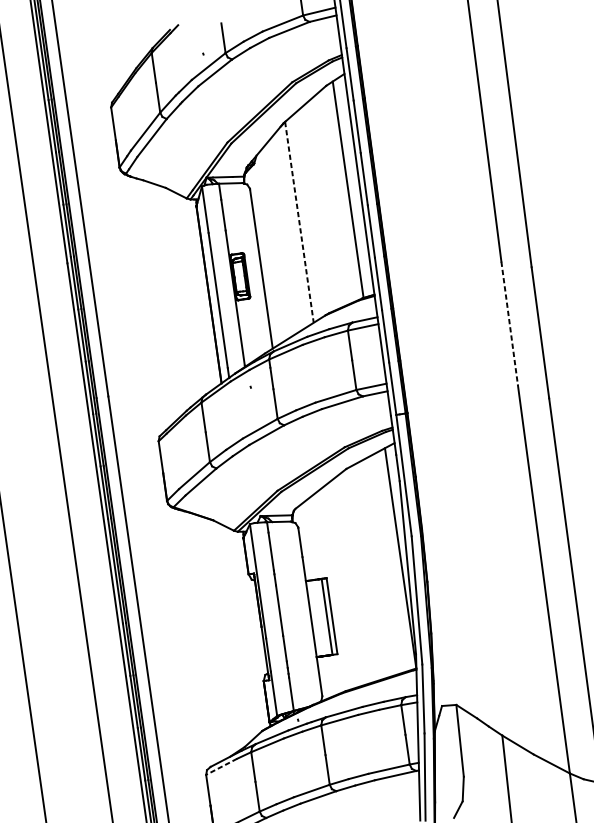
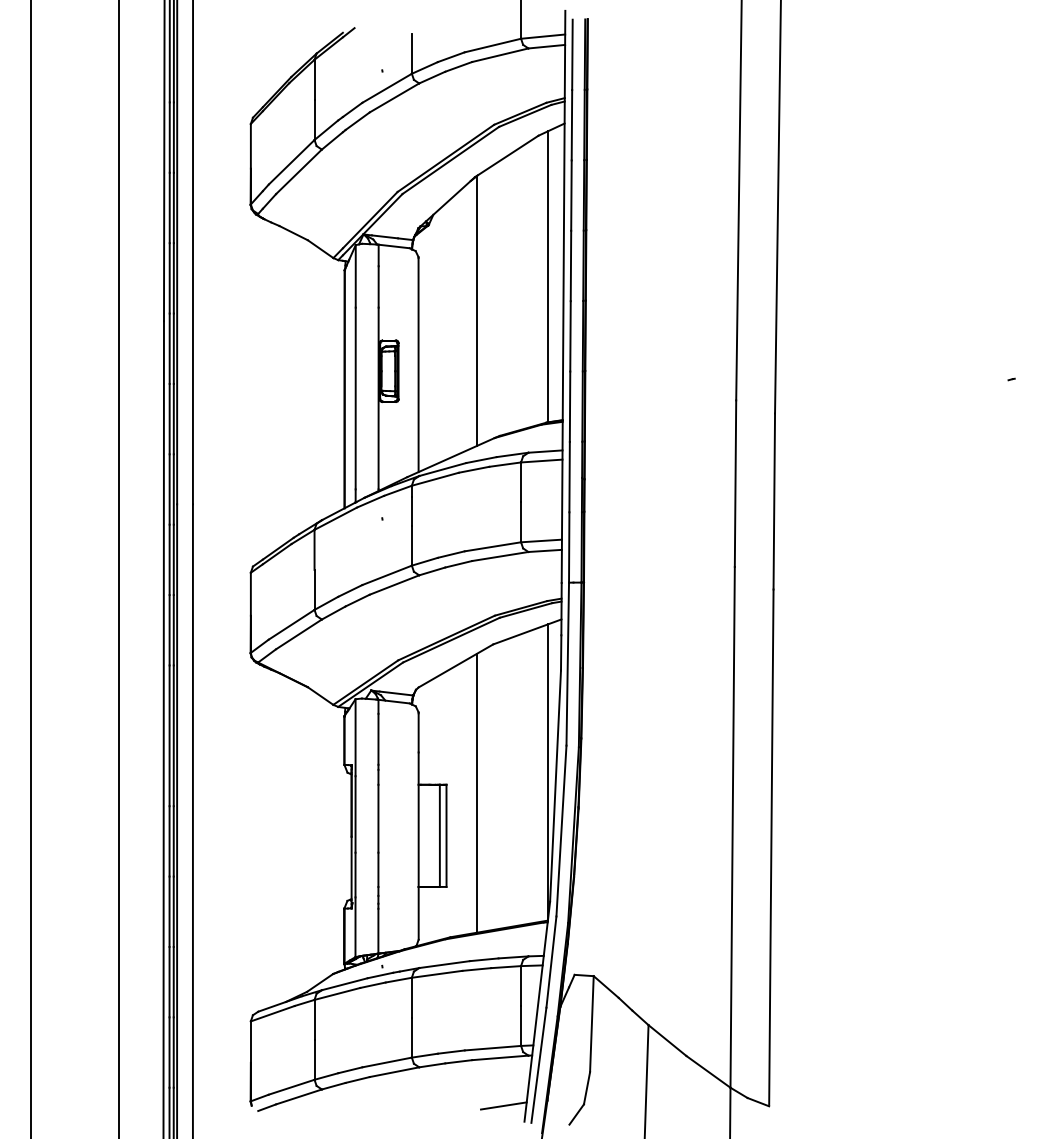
line: (299, 222) -> (477, 311), dashed -> solid
line: (509, 324) -> (735, 484), dashed -> solid
line: (350, 580) -> (477, 792), added
line: (221, 766) -> (272, 1013), dashed -> solid
line: (402, 810) -> (503, 1105), added

